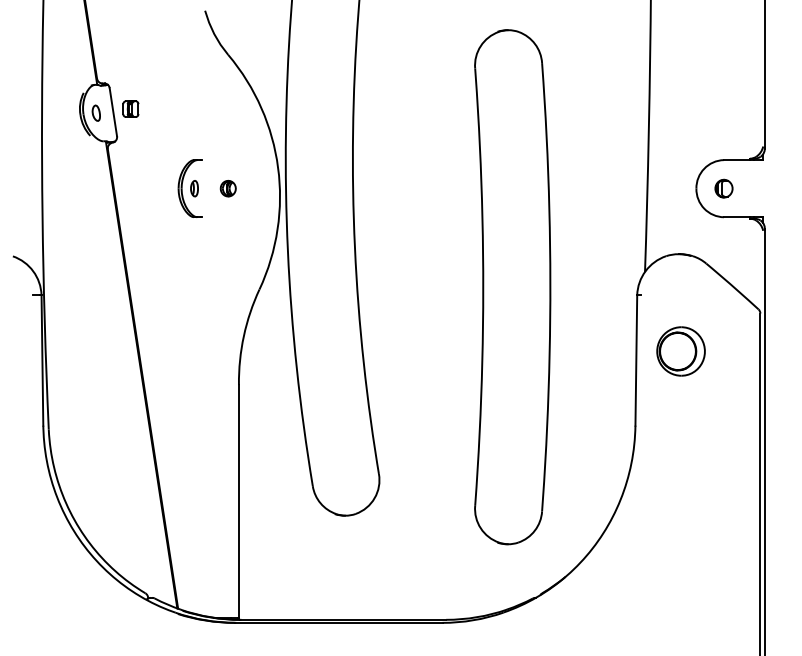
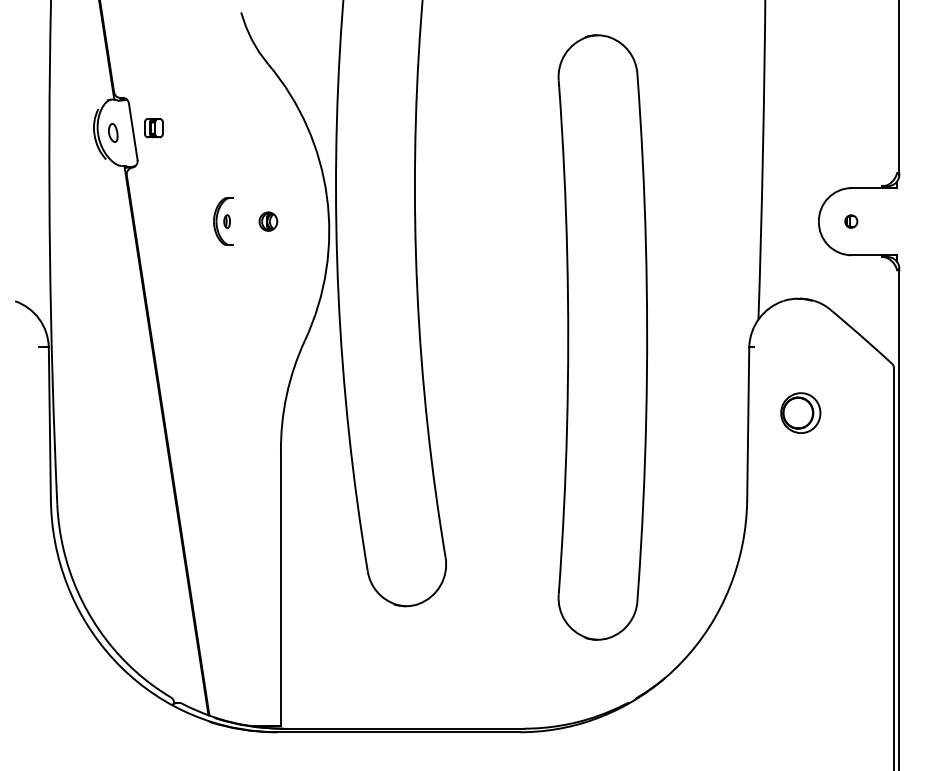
part: (189, 188) -> (222, 221), size x0.7
part: (723, 188) -> (850, 221), size x0.6
part: (680, 351) -> (800, 413), size x0.7

